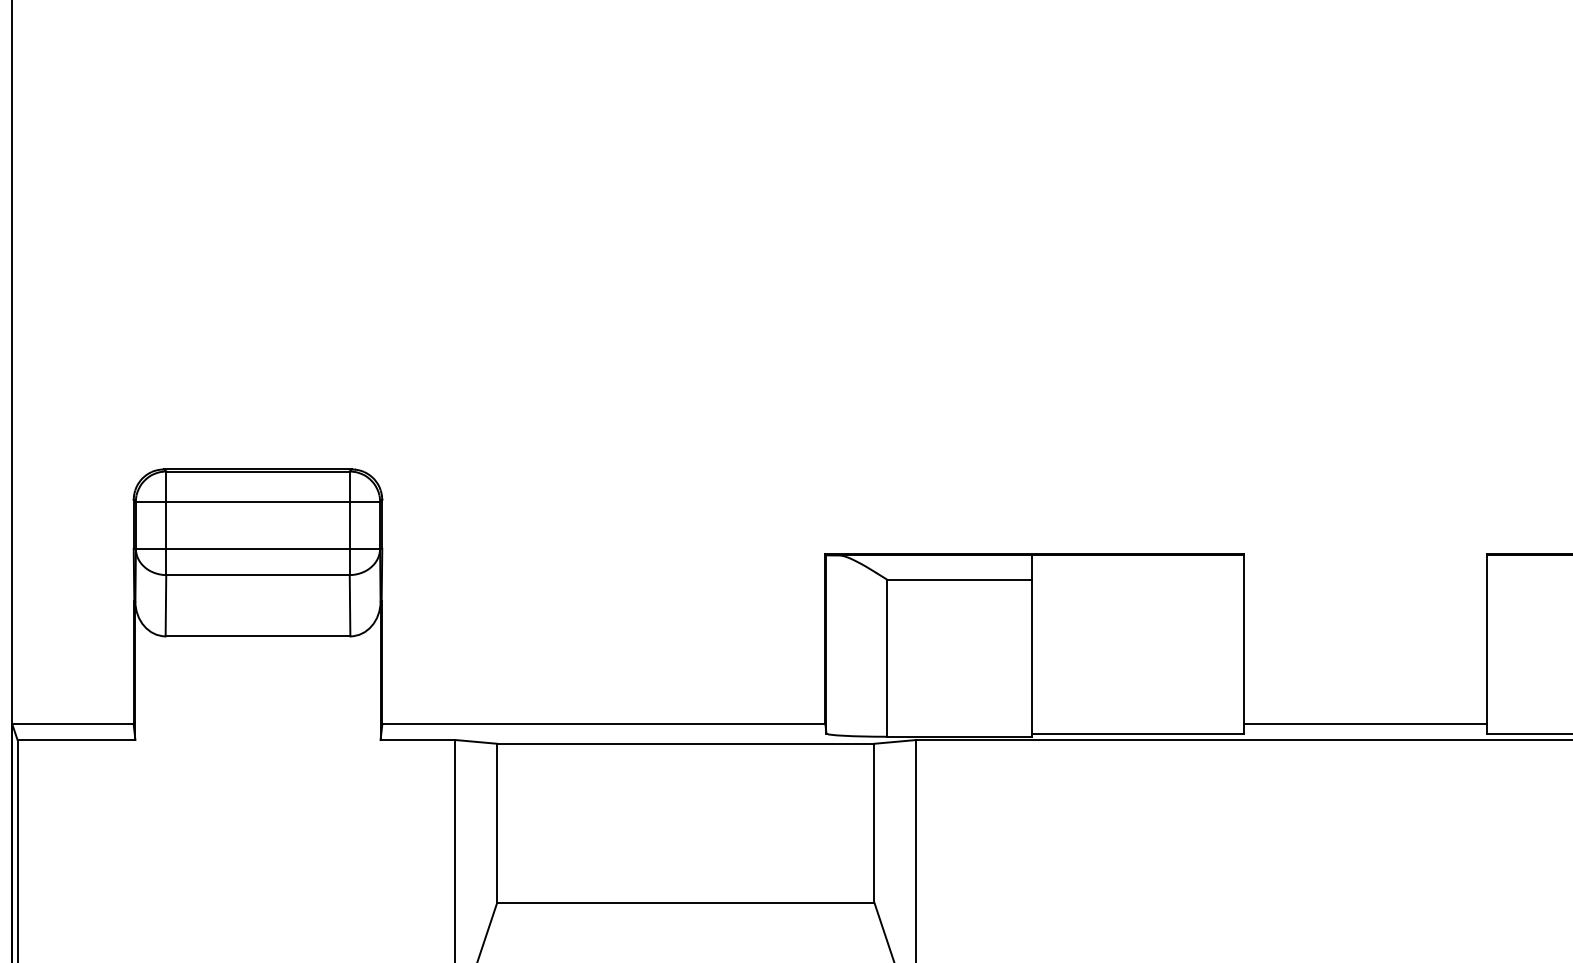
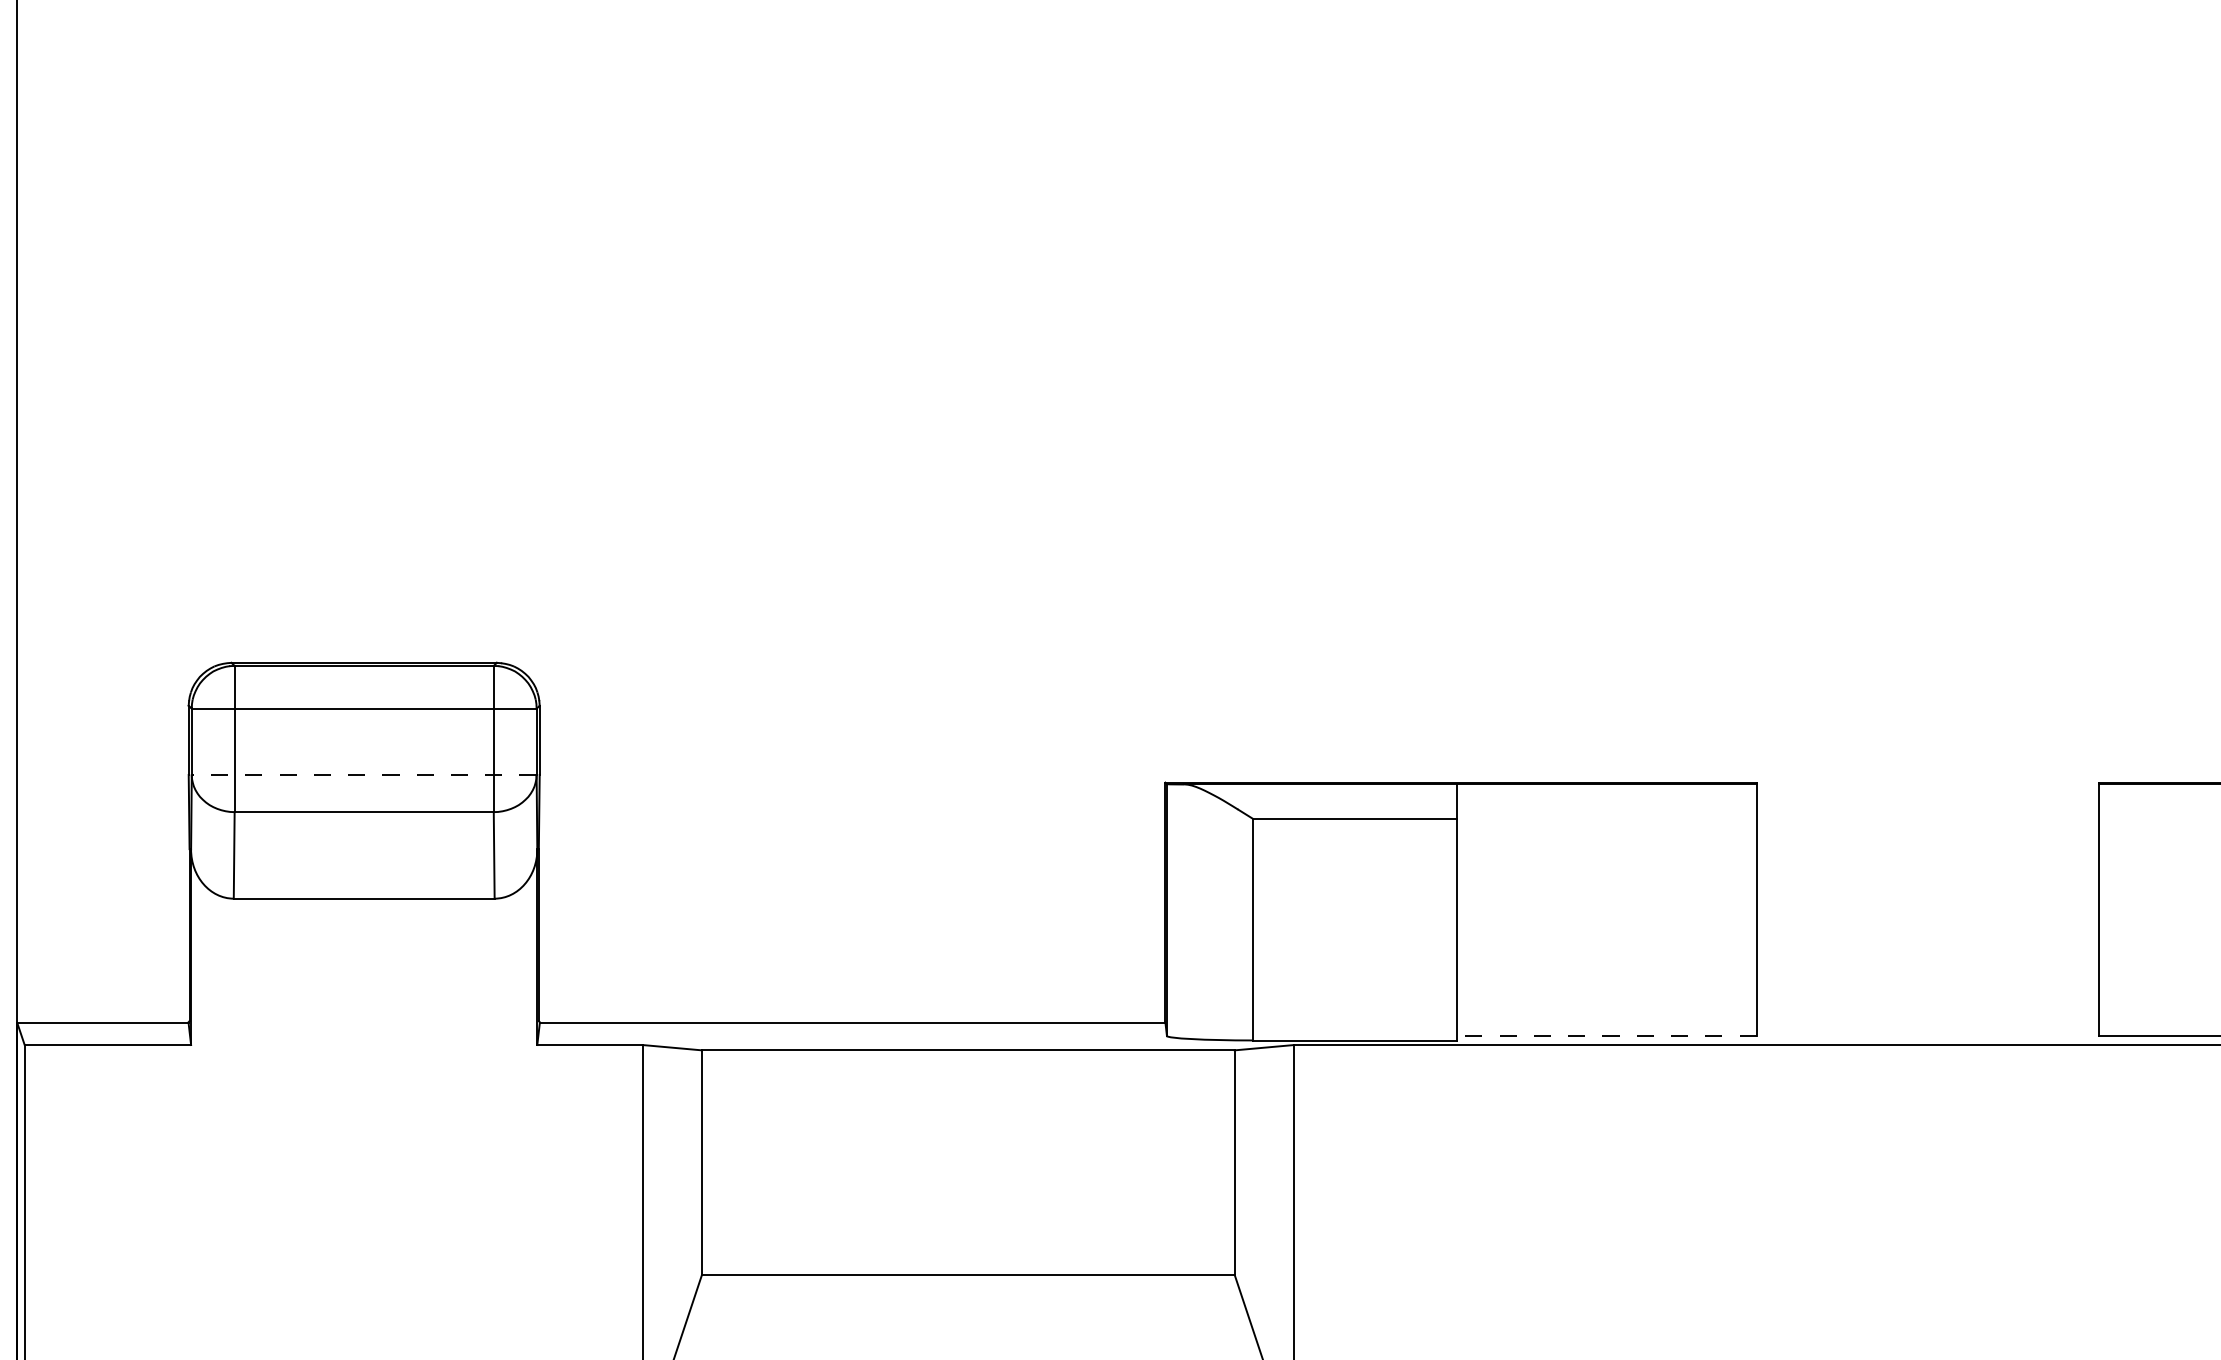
line: (257, 548) -> (363, 774), solid -> dashed
line: (1365, 724) -> (1928, 1023), removed
line: (1137, 733) -> (1606, 1035), solid -> dashed

